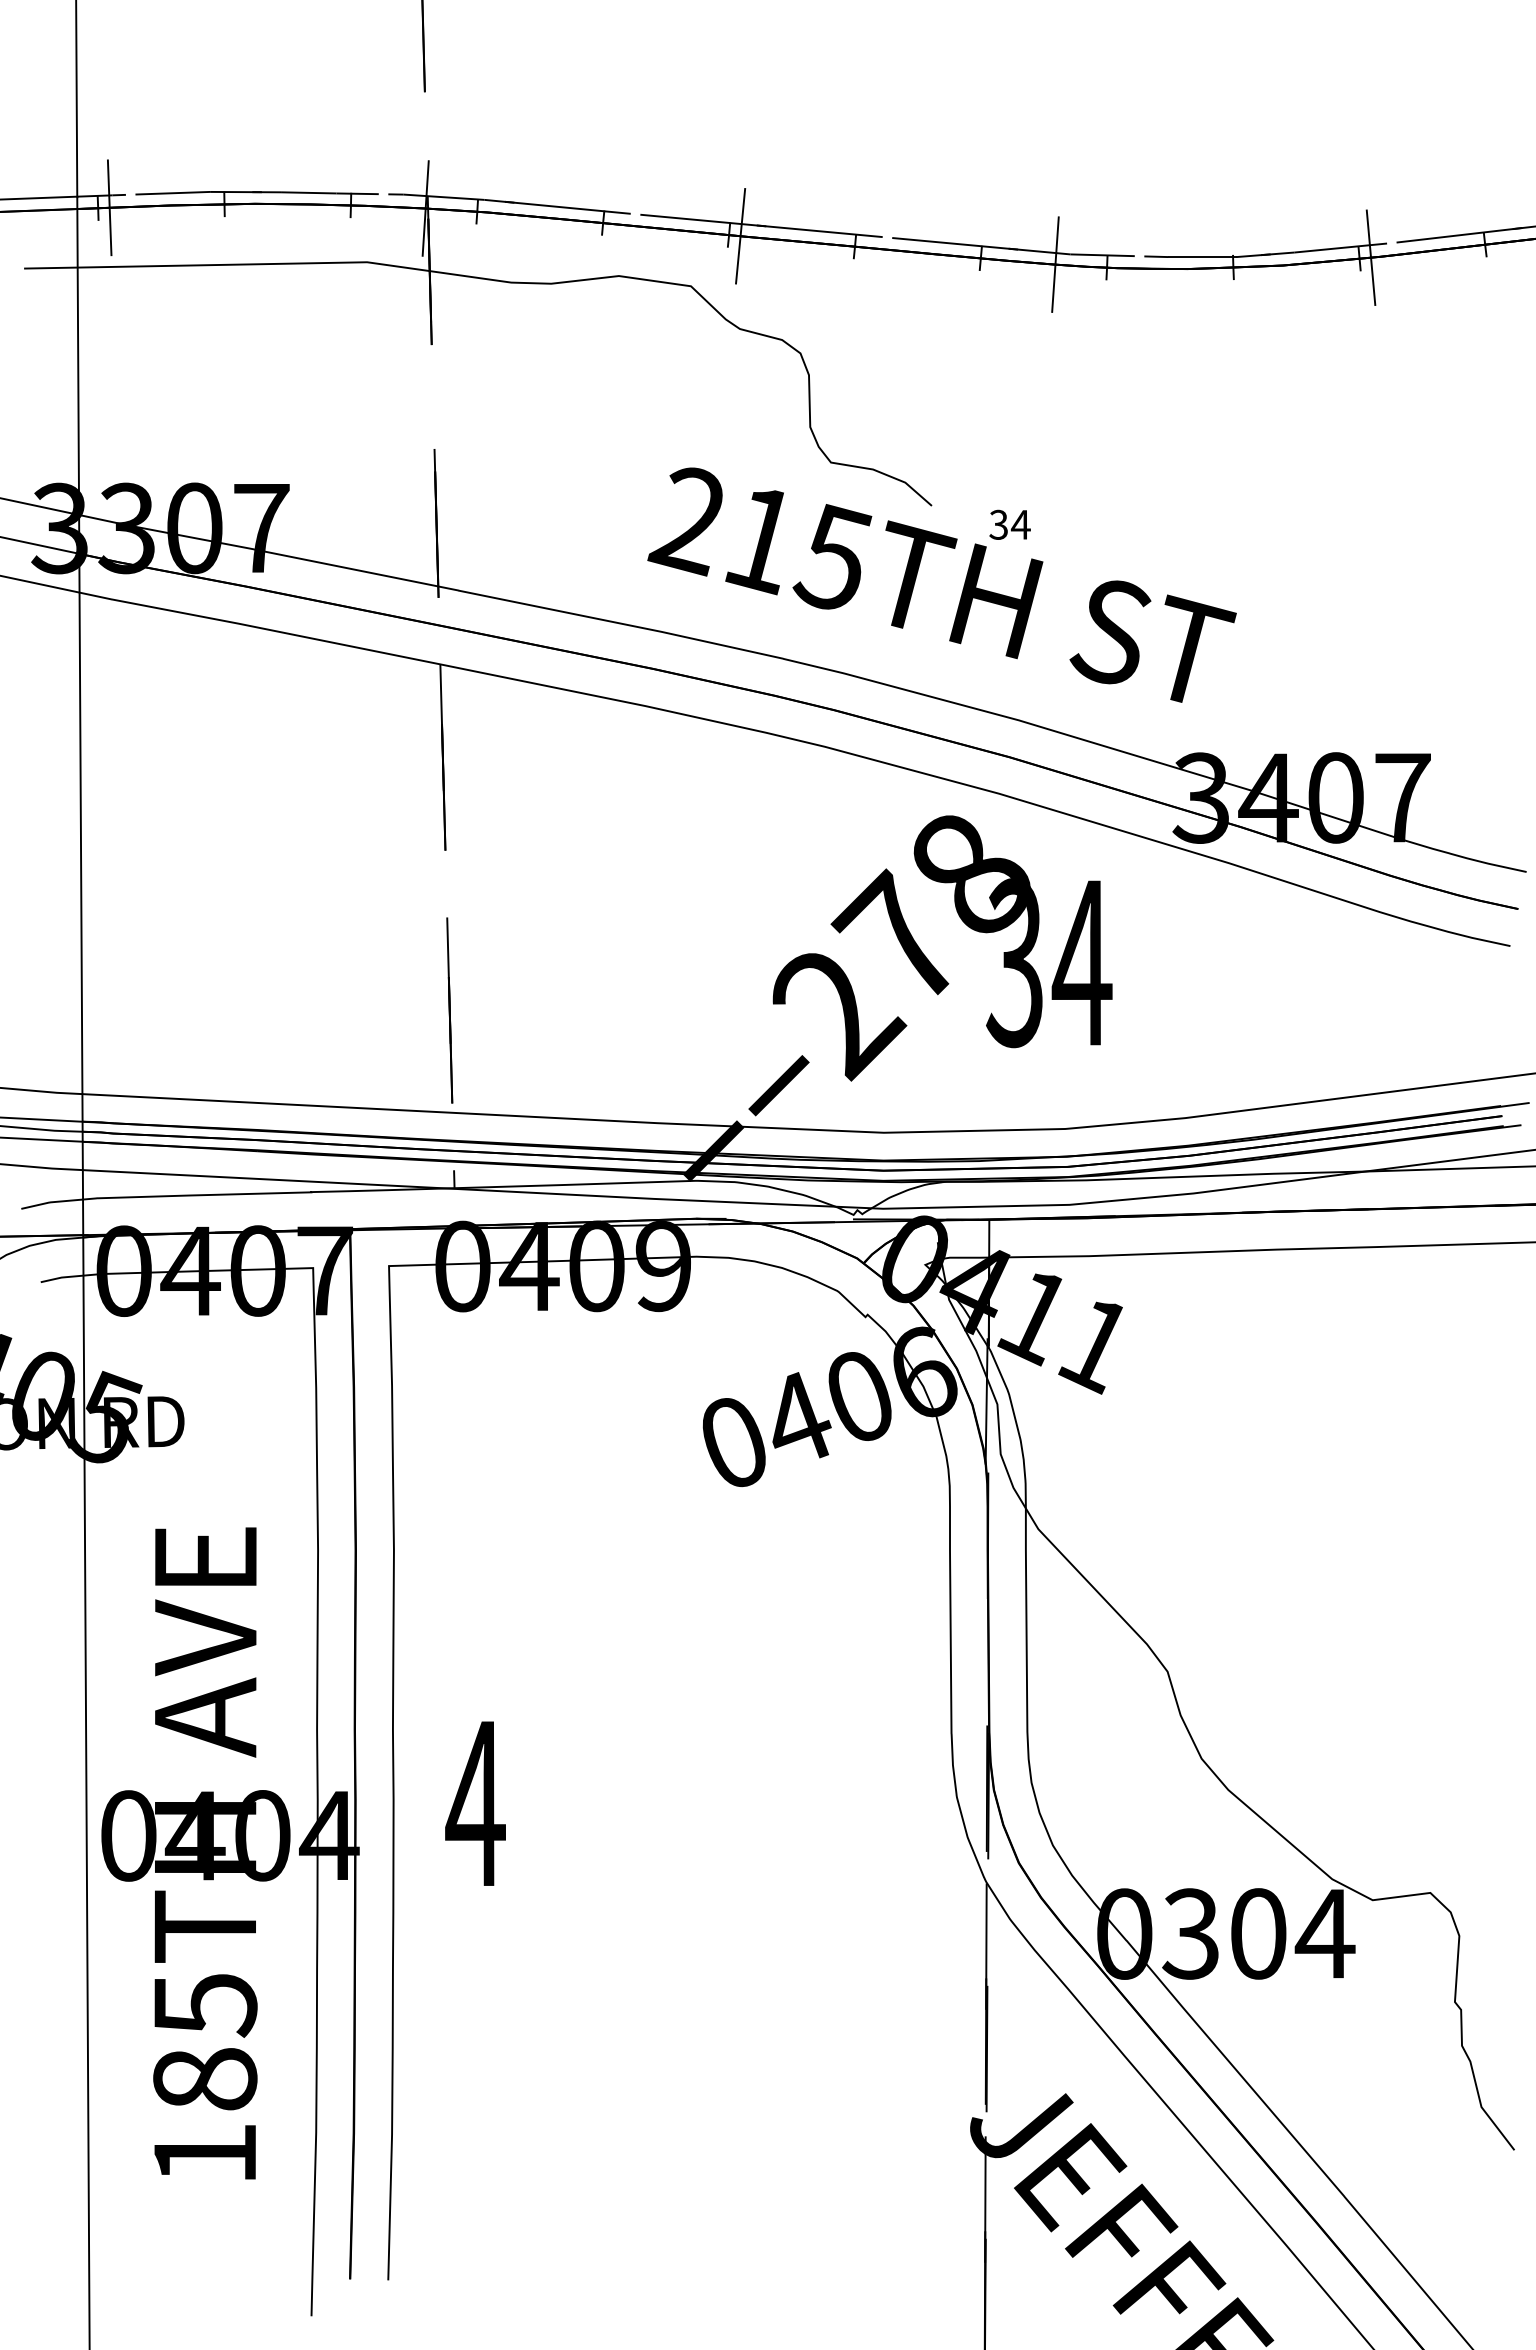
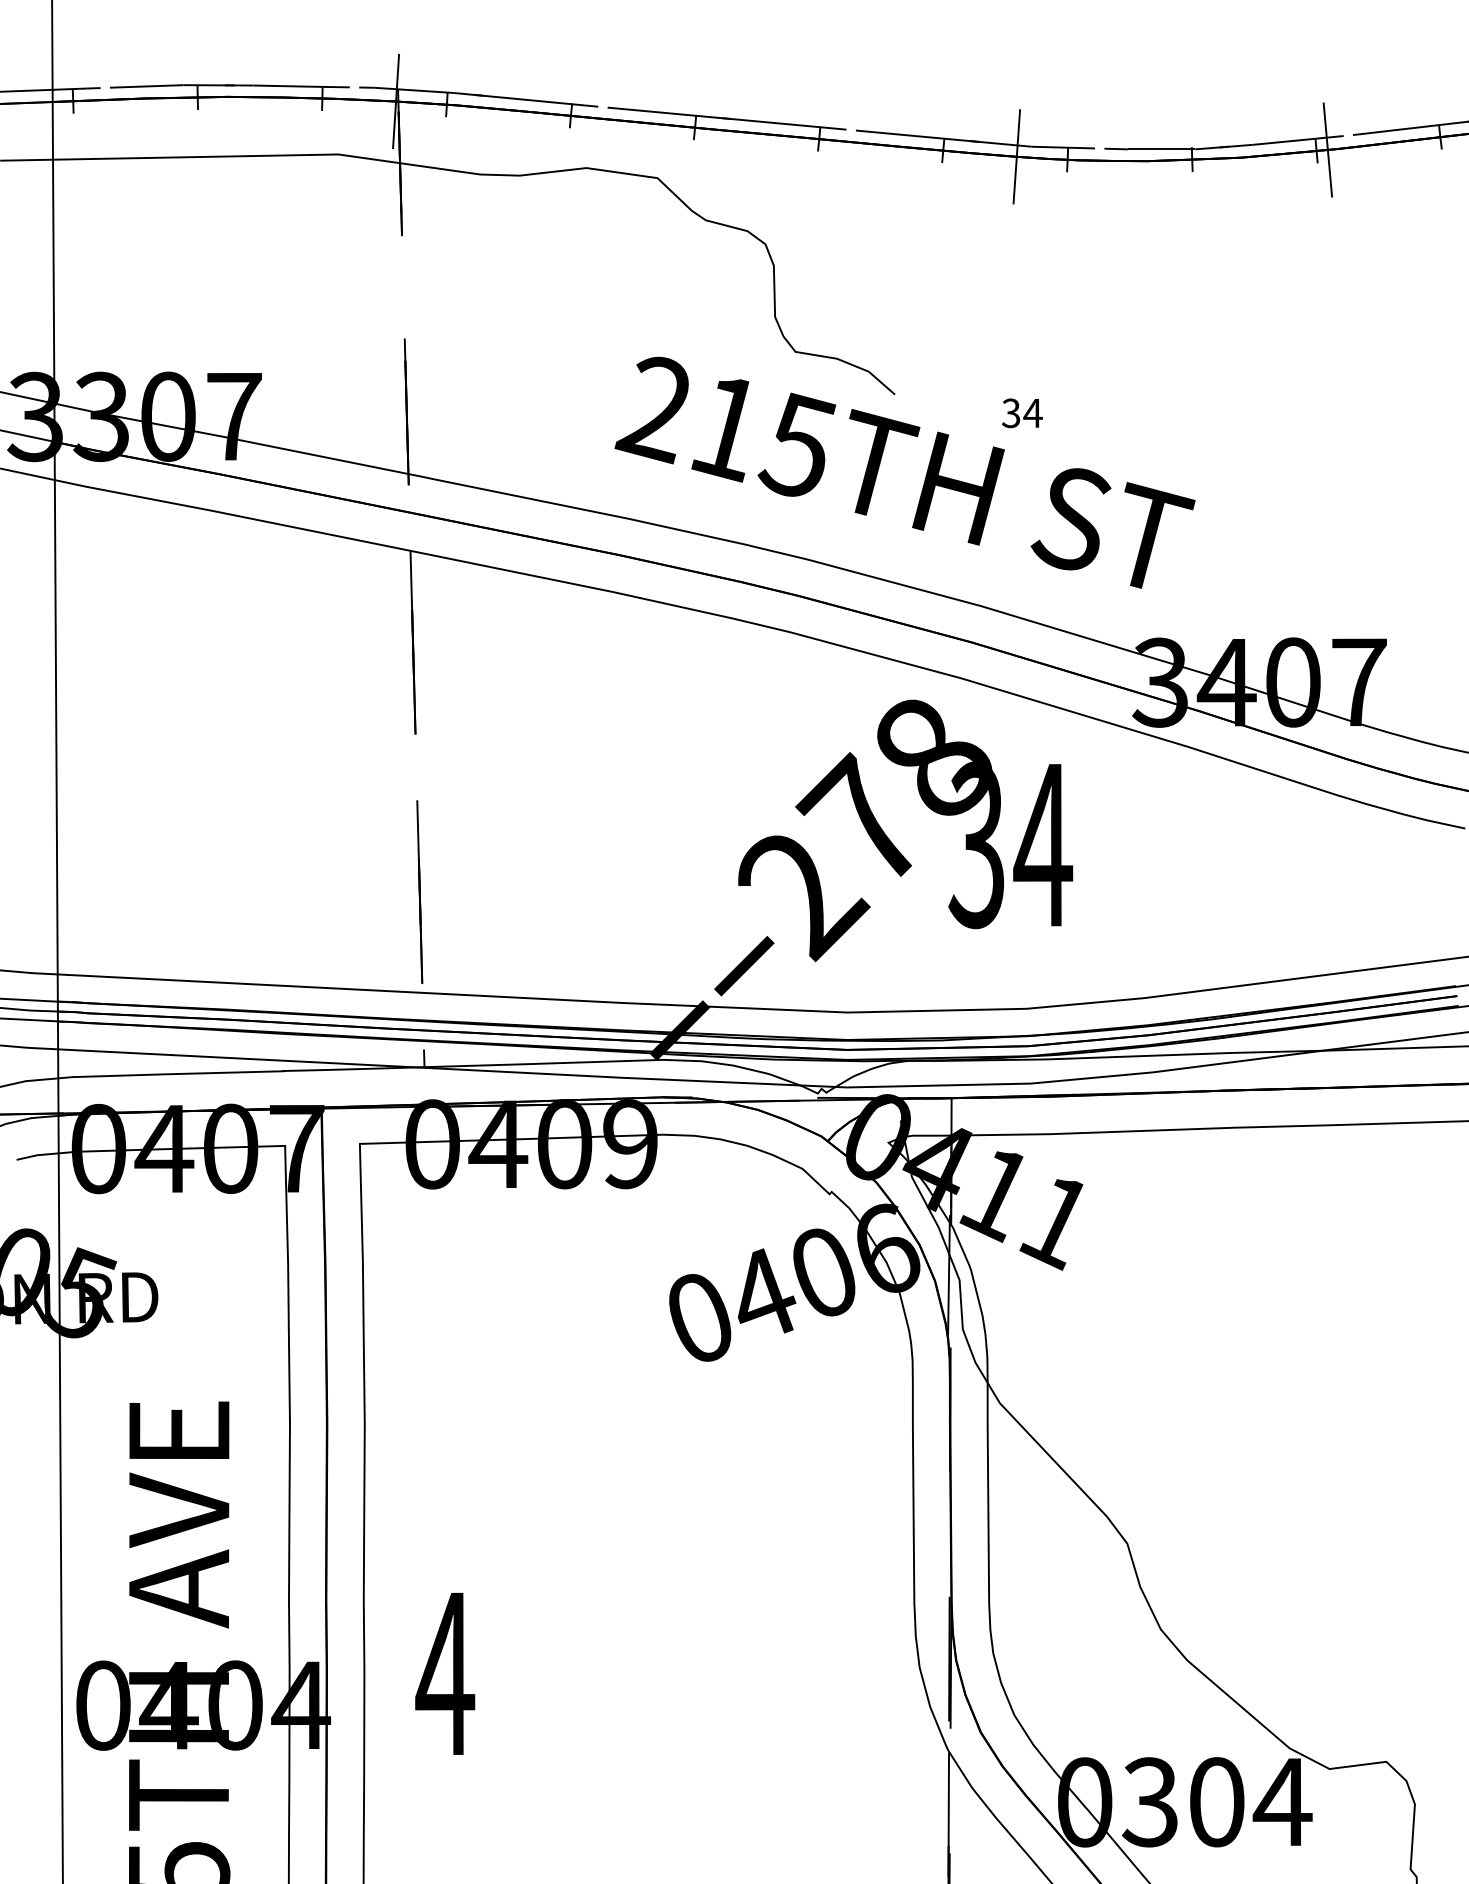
line: (109, 207) -> (84, 100), removed
line: (740, 236) -> (706, 129), removed
text: (1009, 524) -> (1021, 412), moved

